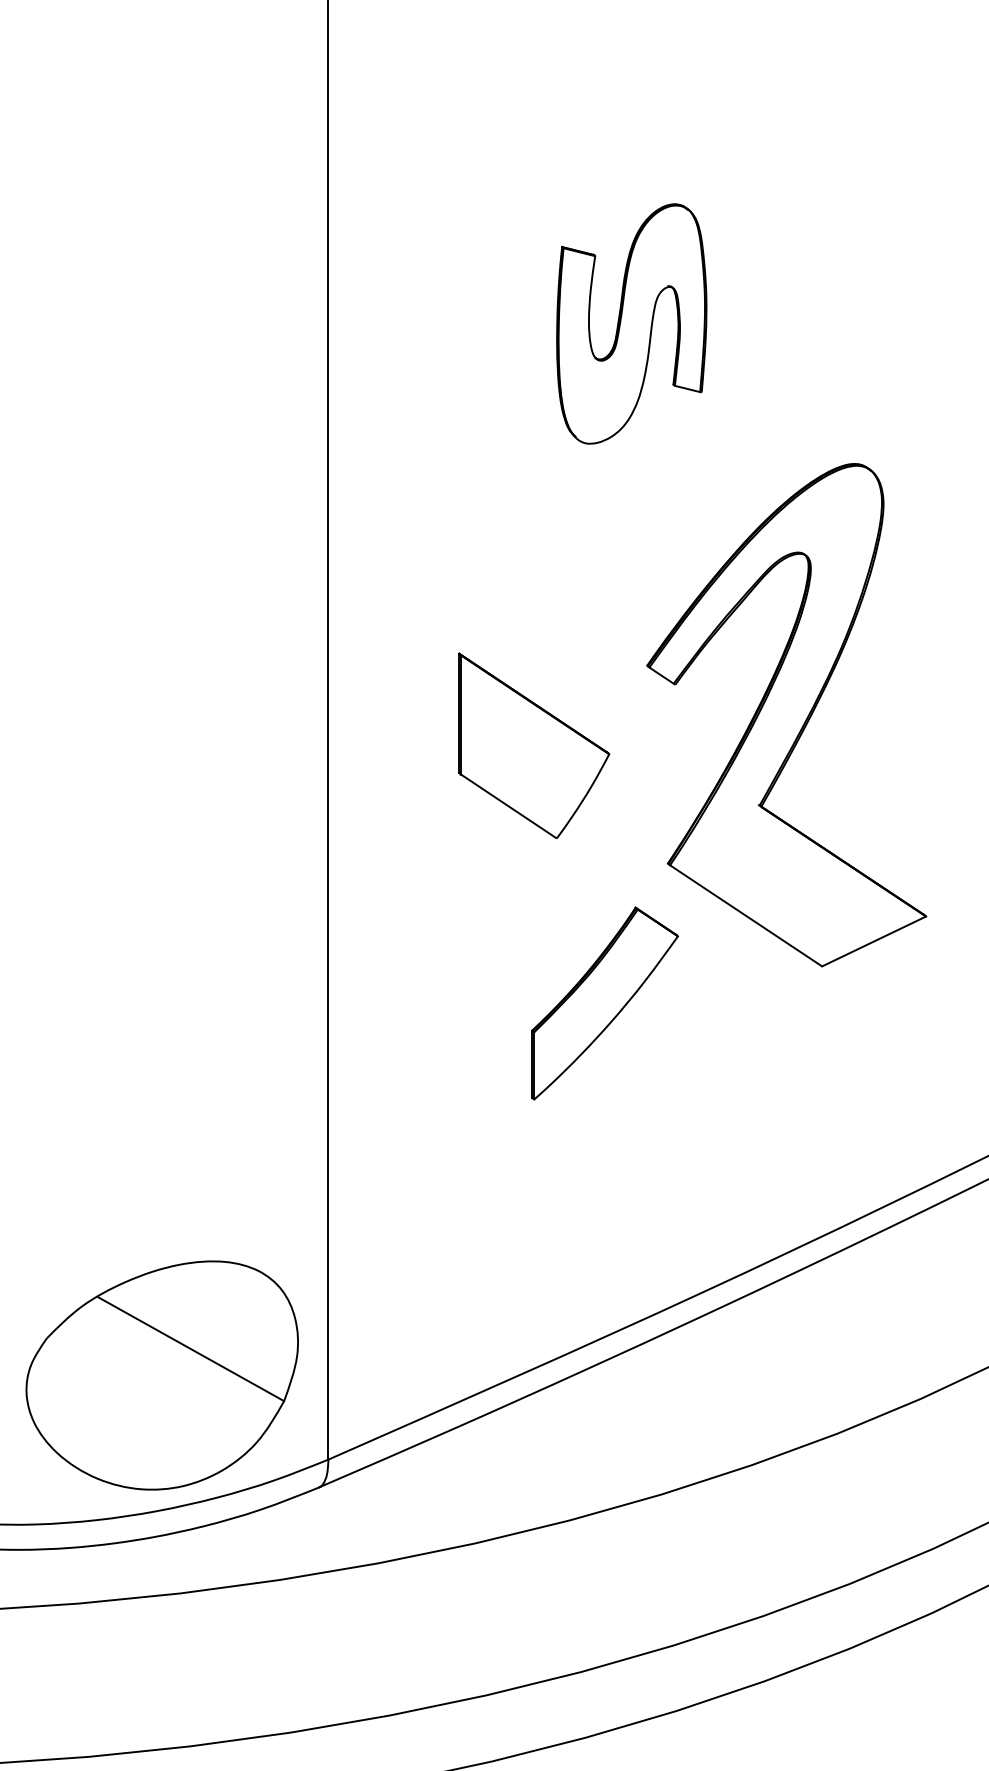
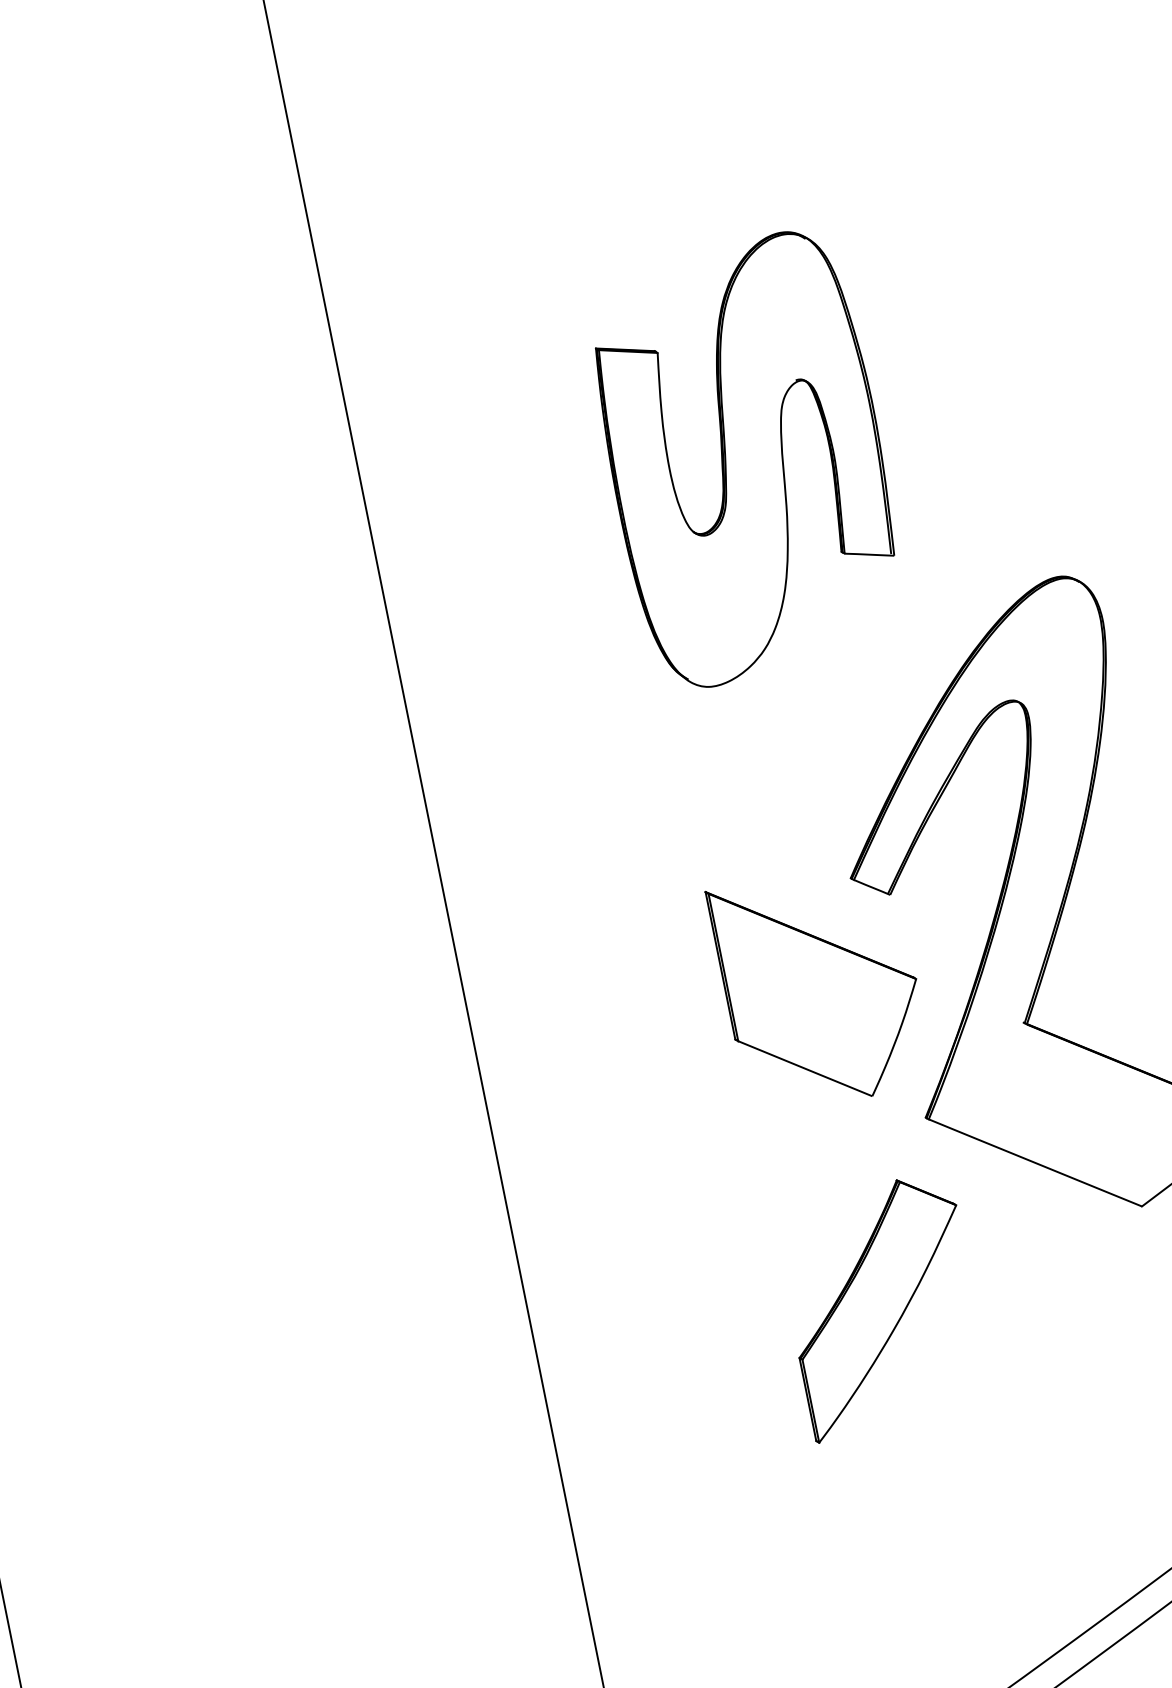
part: (631, 323) -> (746, 459), size x1.43
part: (534, 745) -> (821, 986), moved

